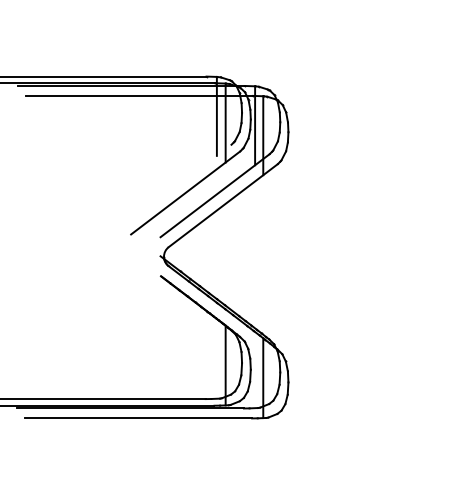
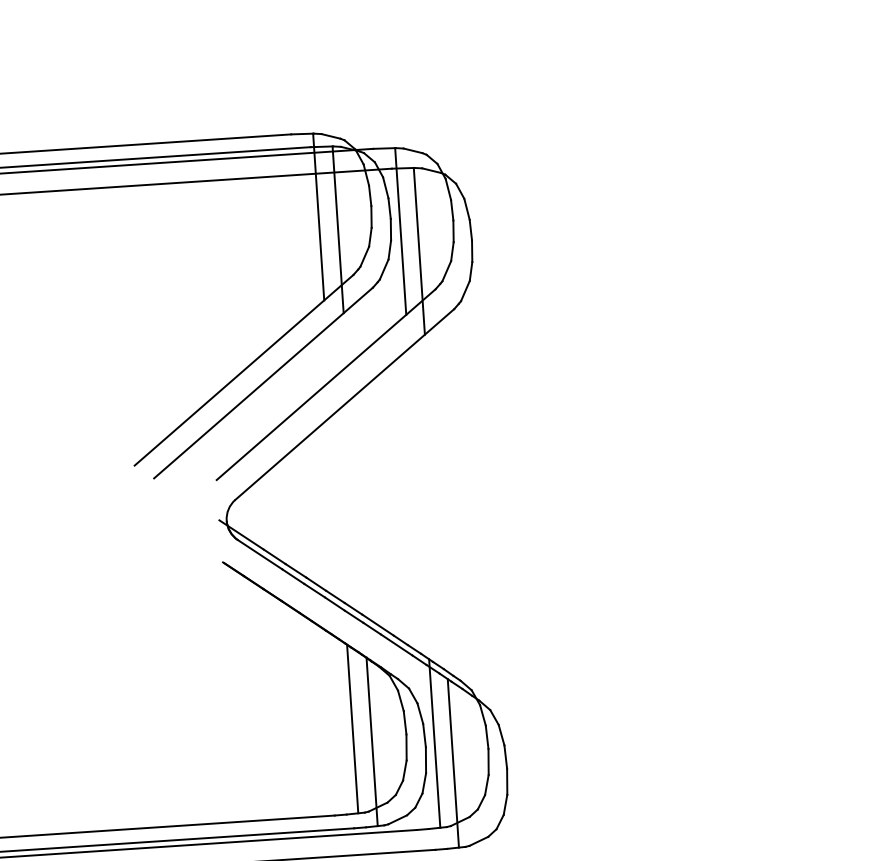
line: (176, 185) -> (243, 368), added
line: (216, 358) -> (351, 728), added
line: (255, 368) -> (435, 743), added

